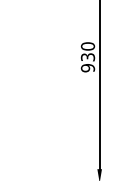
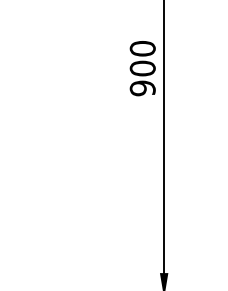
text: (88, 57) -> (143, 68), 930 -> 900

